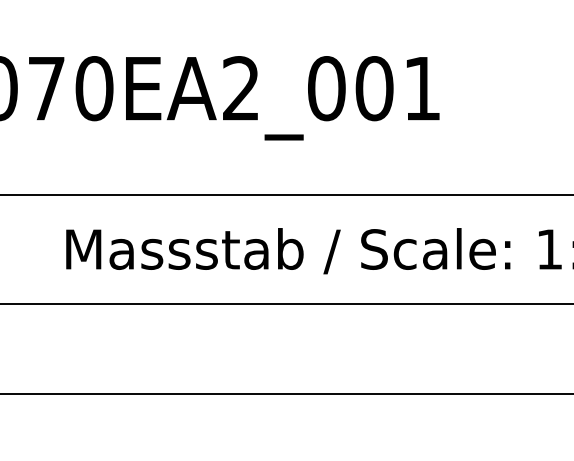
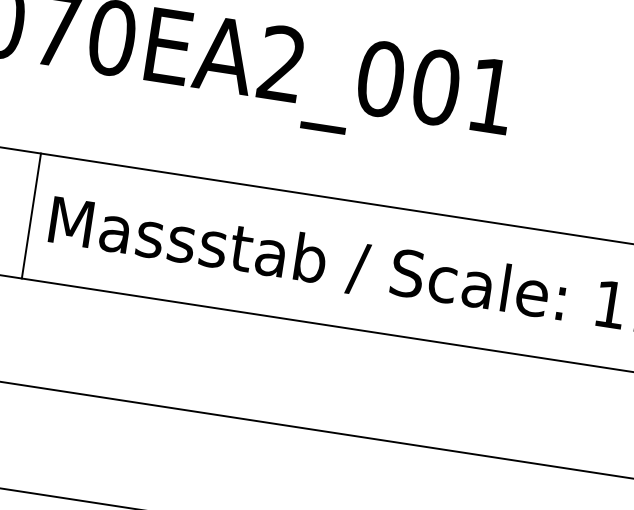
line: (49, 249) -> (31, 216), added

